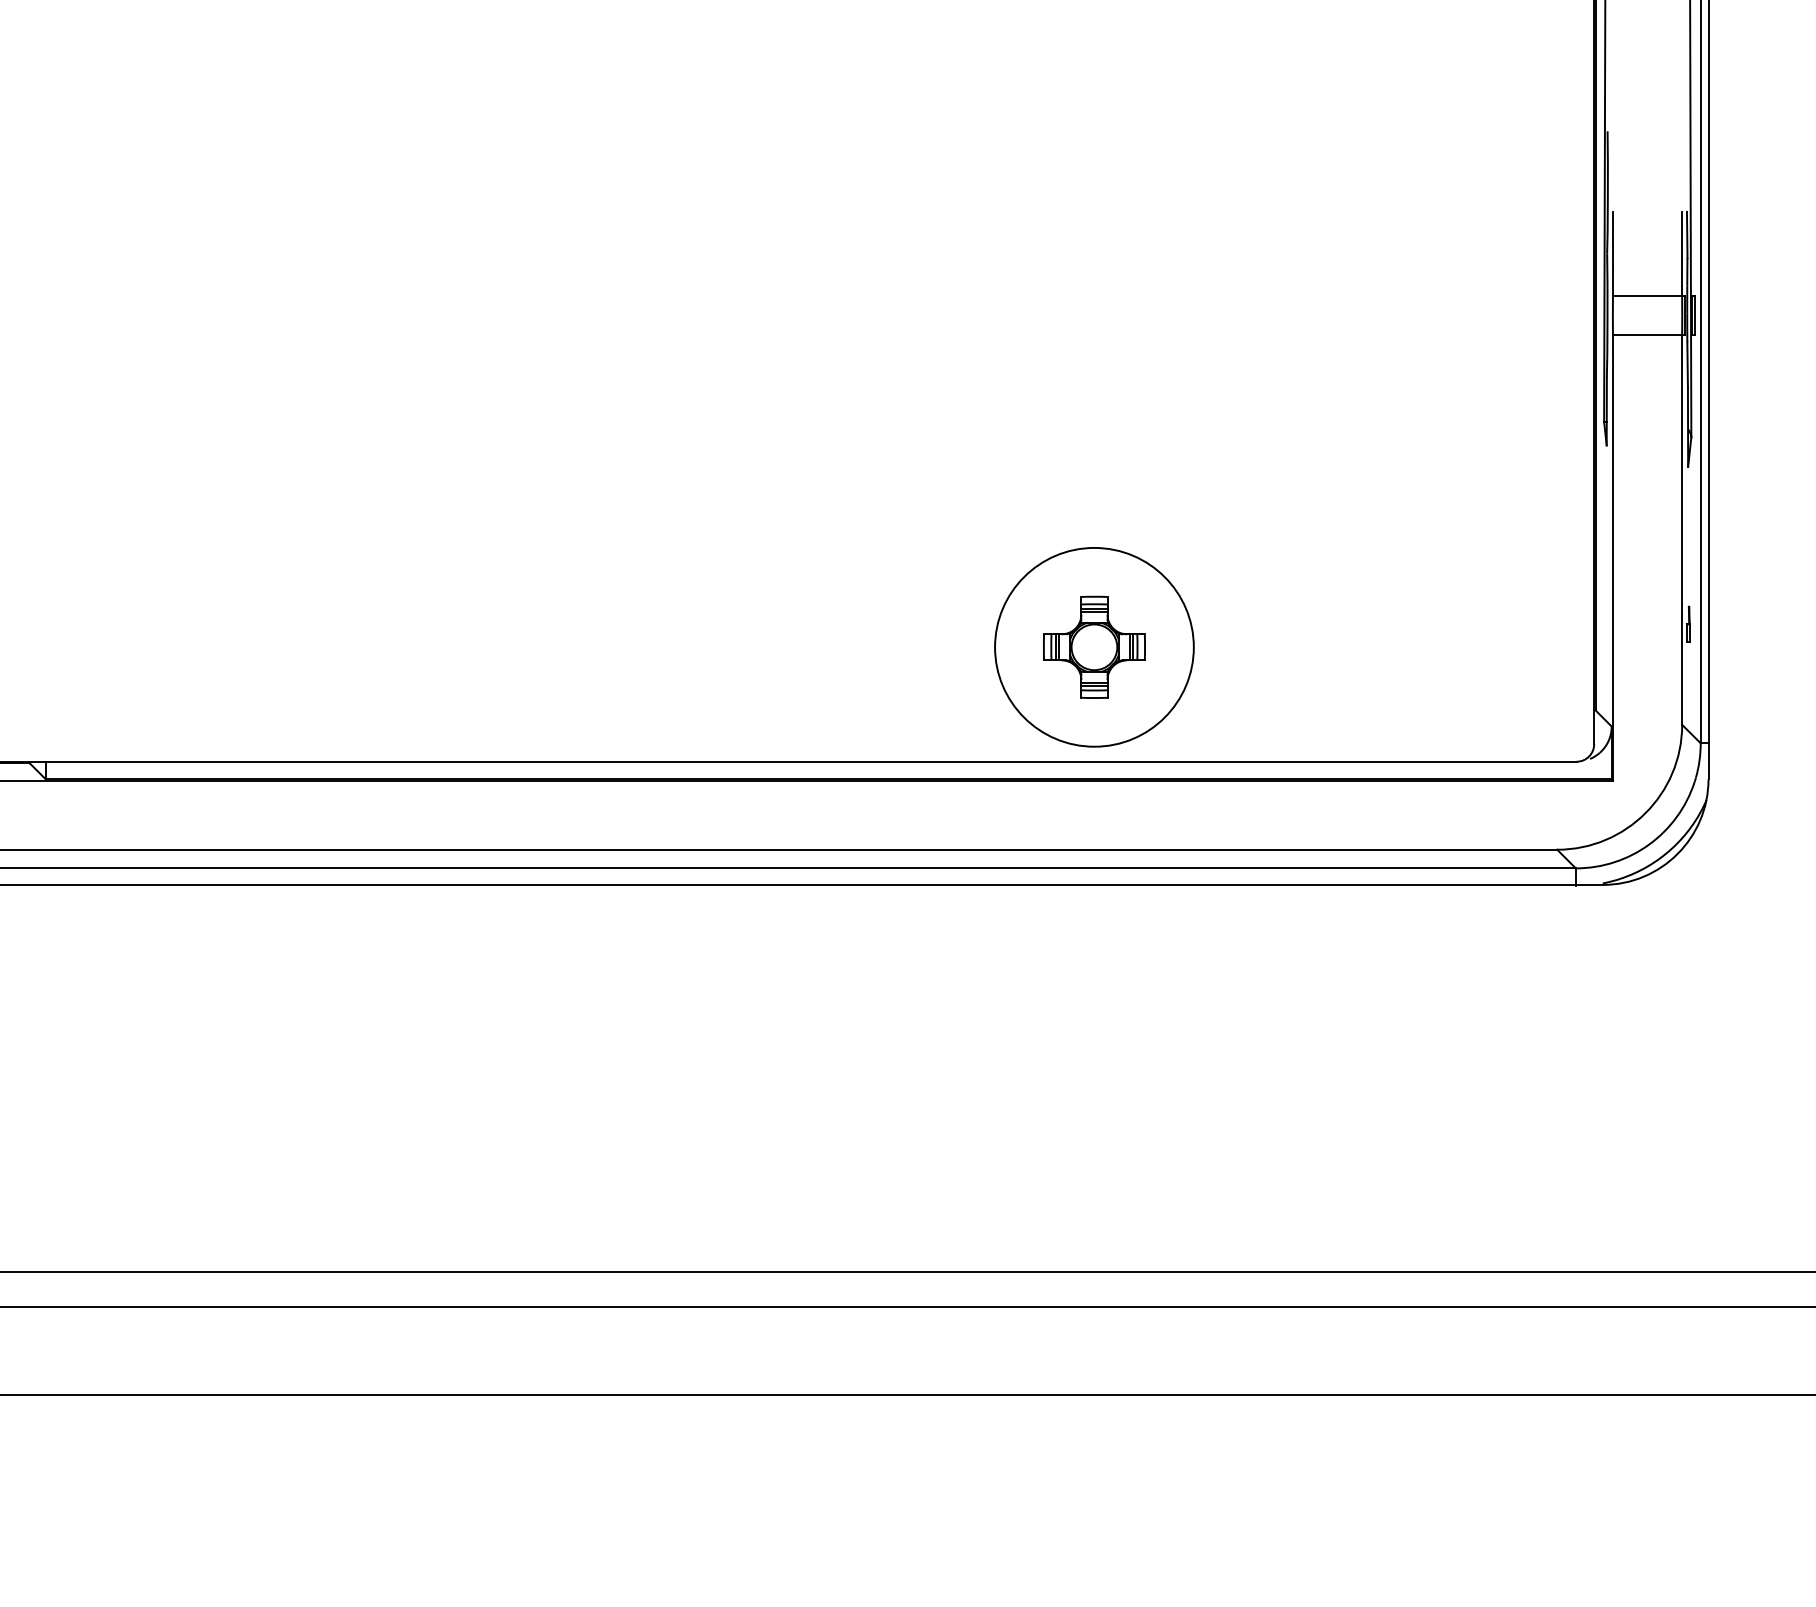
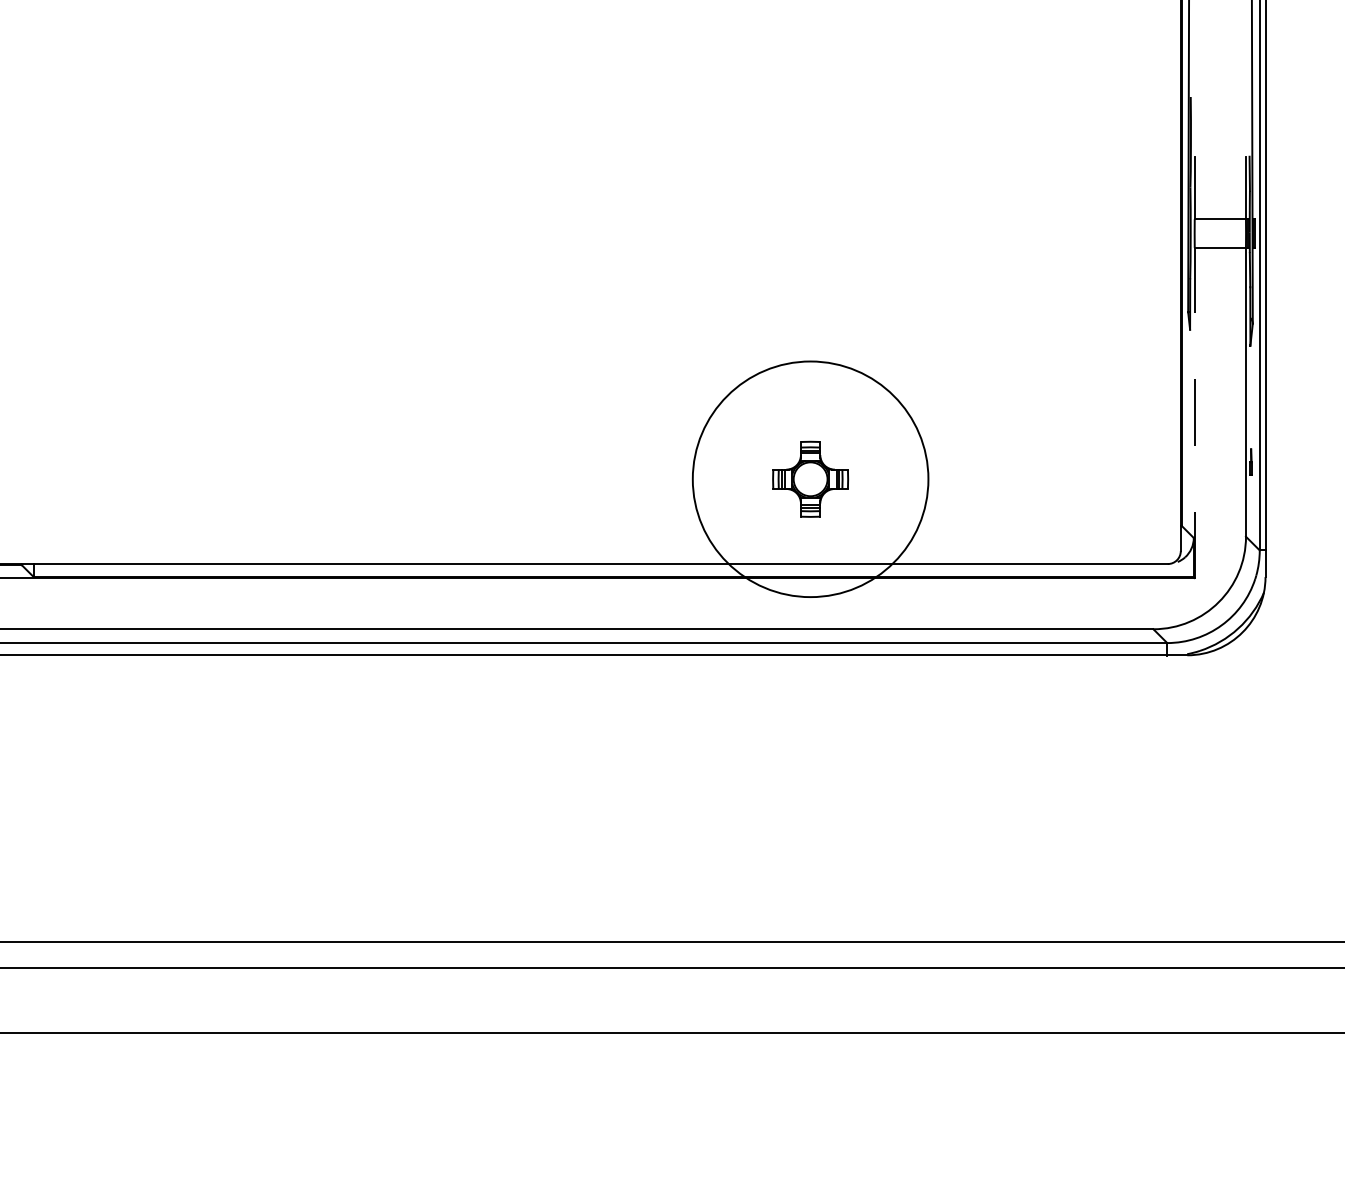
line: (1612, 557) -> (1194, 412), solid -> dashed
circle: (1094, 646) -> (810, 478), size x1.6

